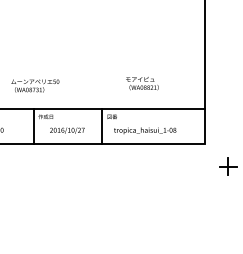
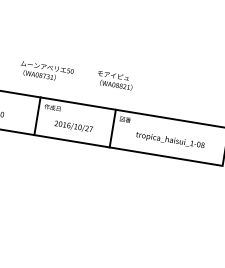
text: (142, 83) -> (115, 80), moved
text: (145, 130) -> (170, 140), moved

